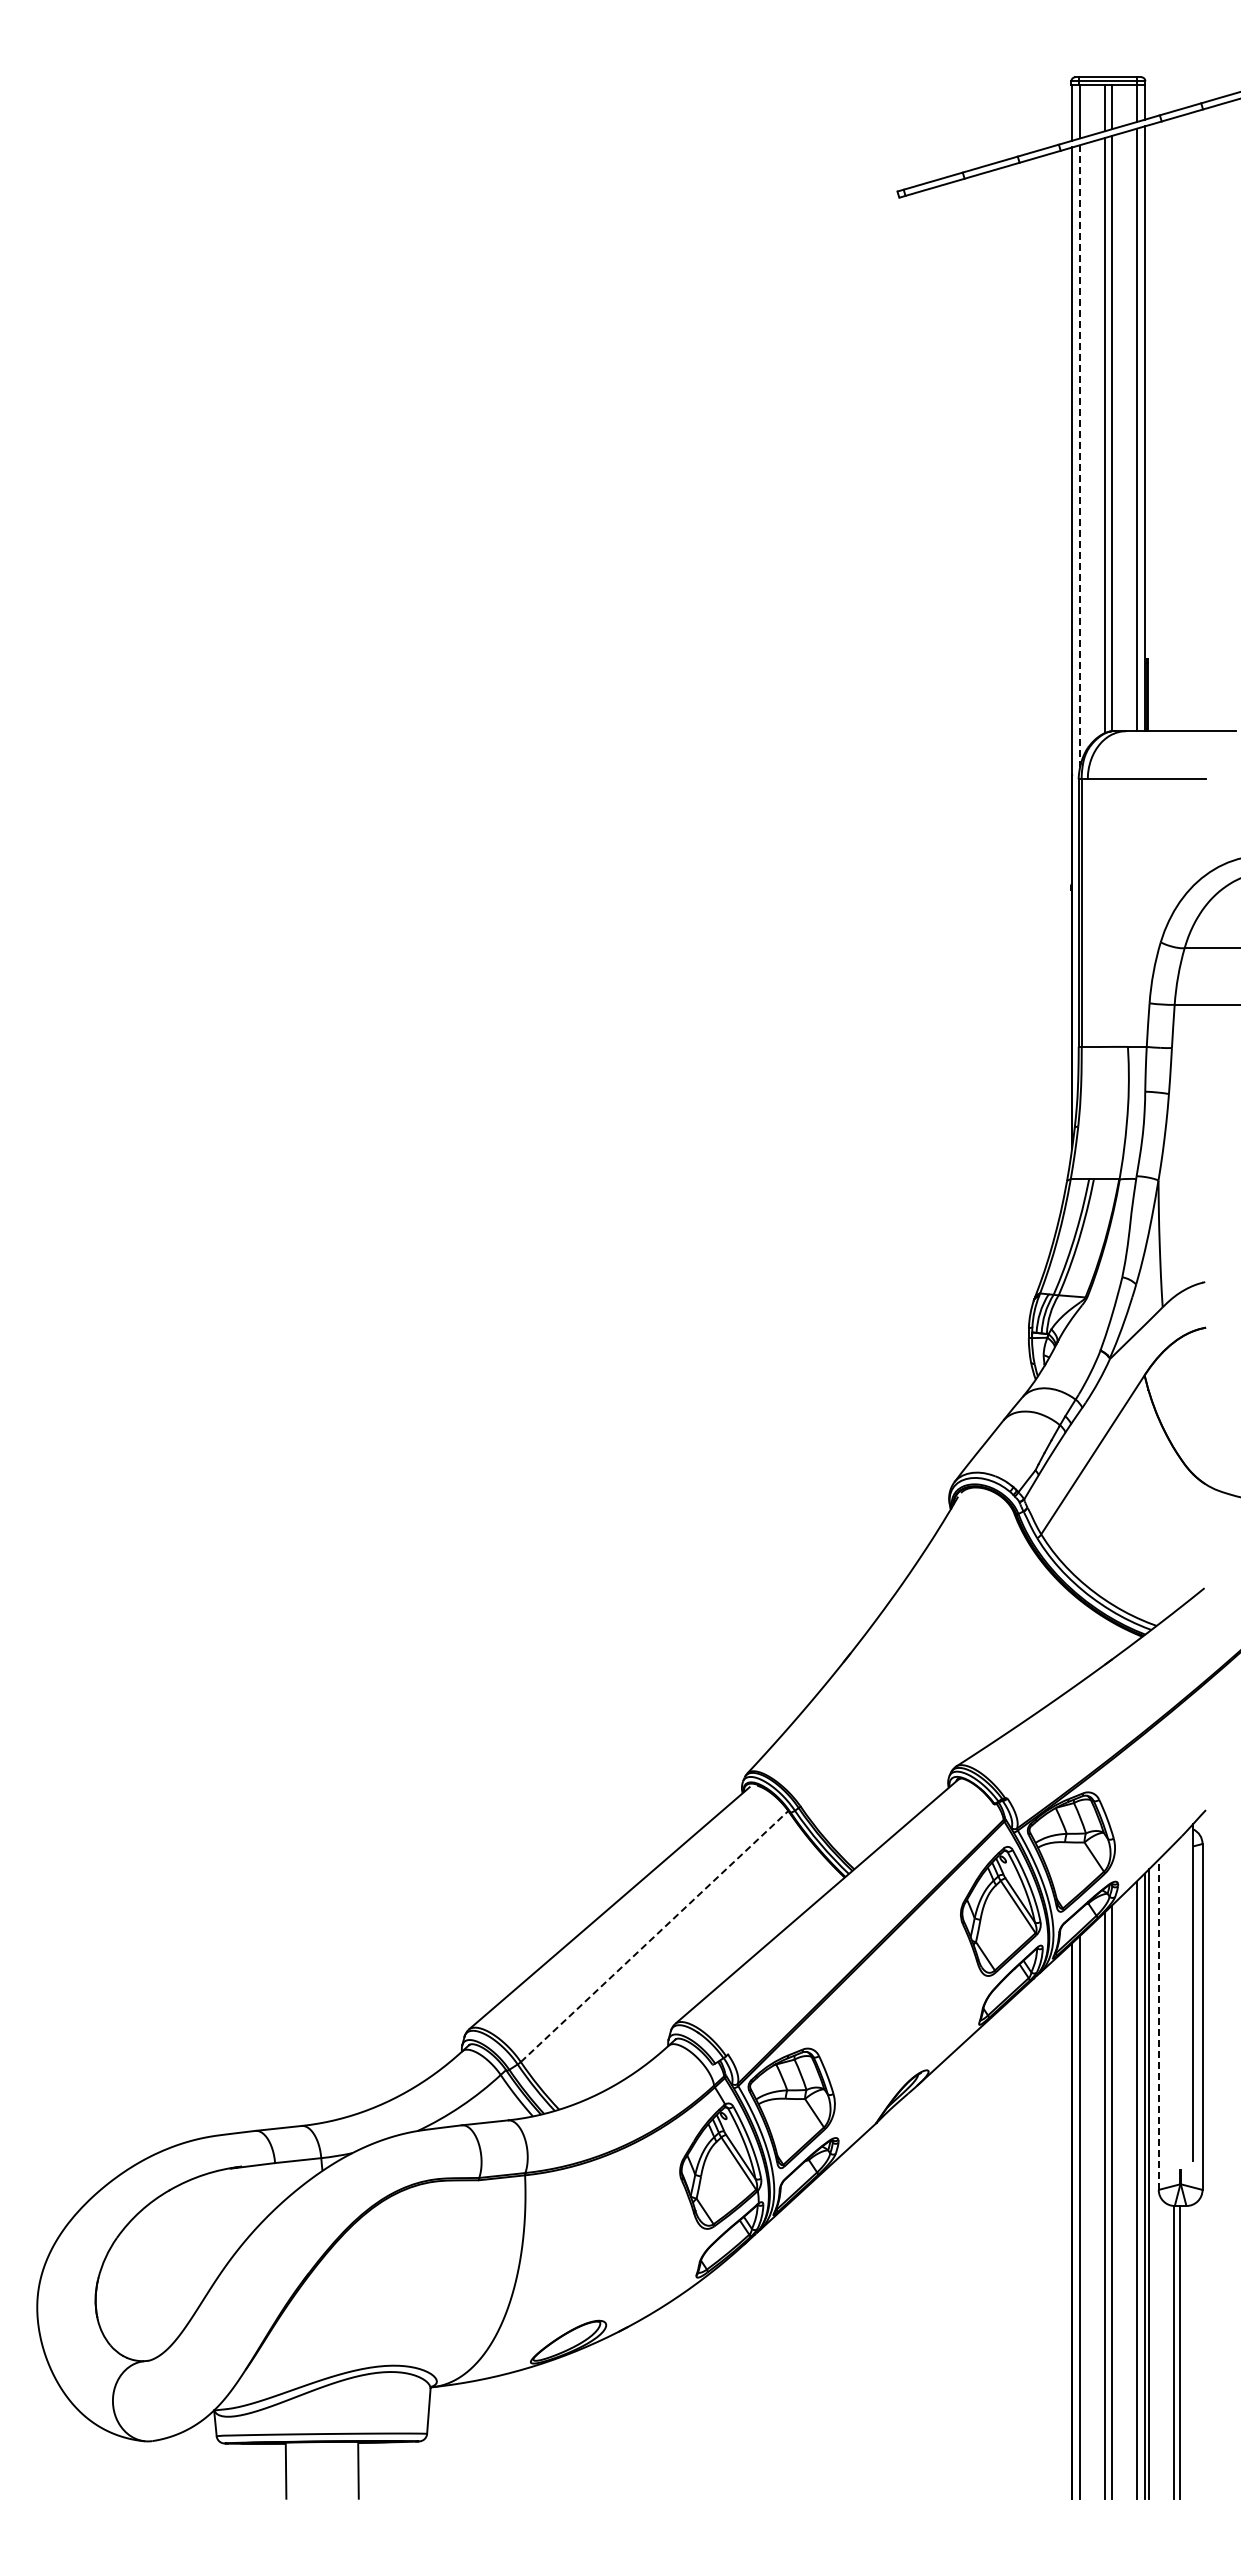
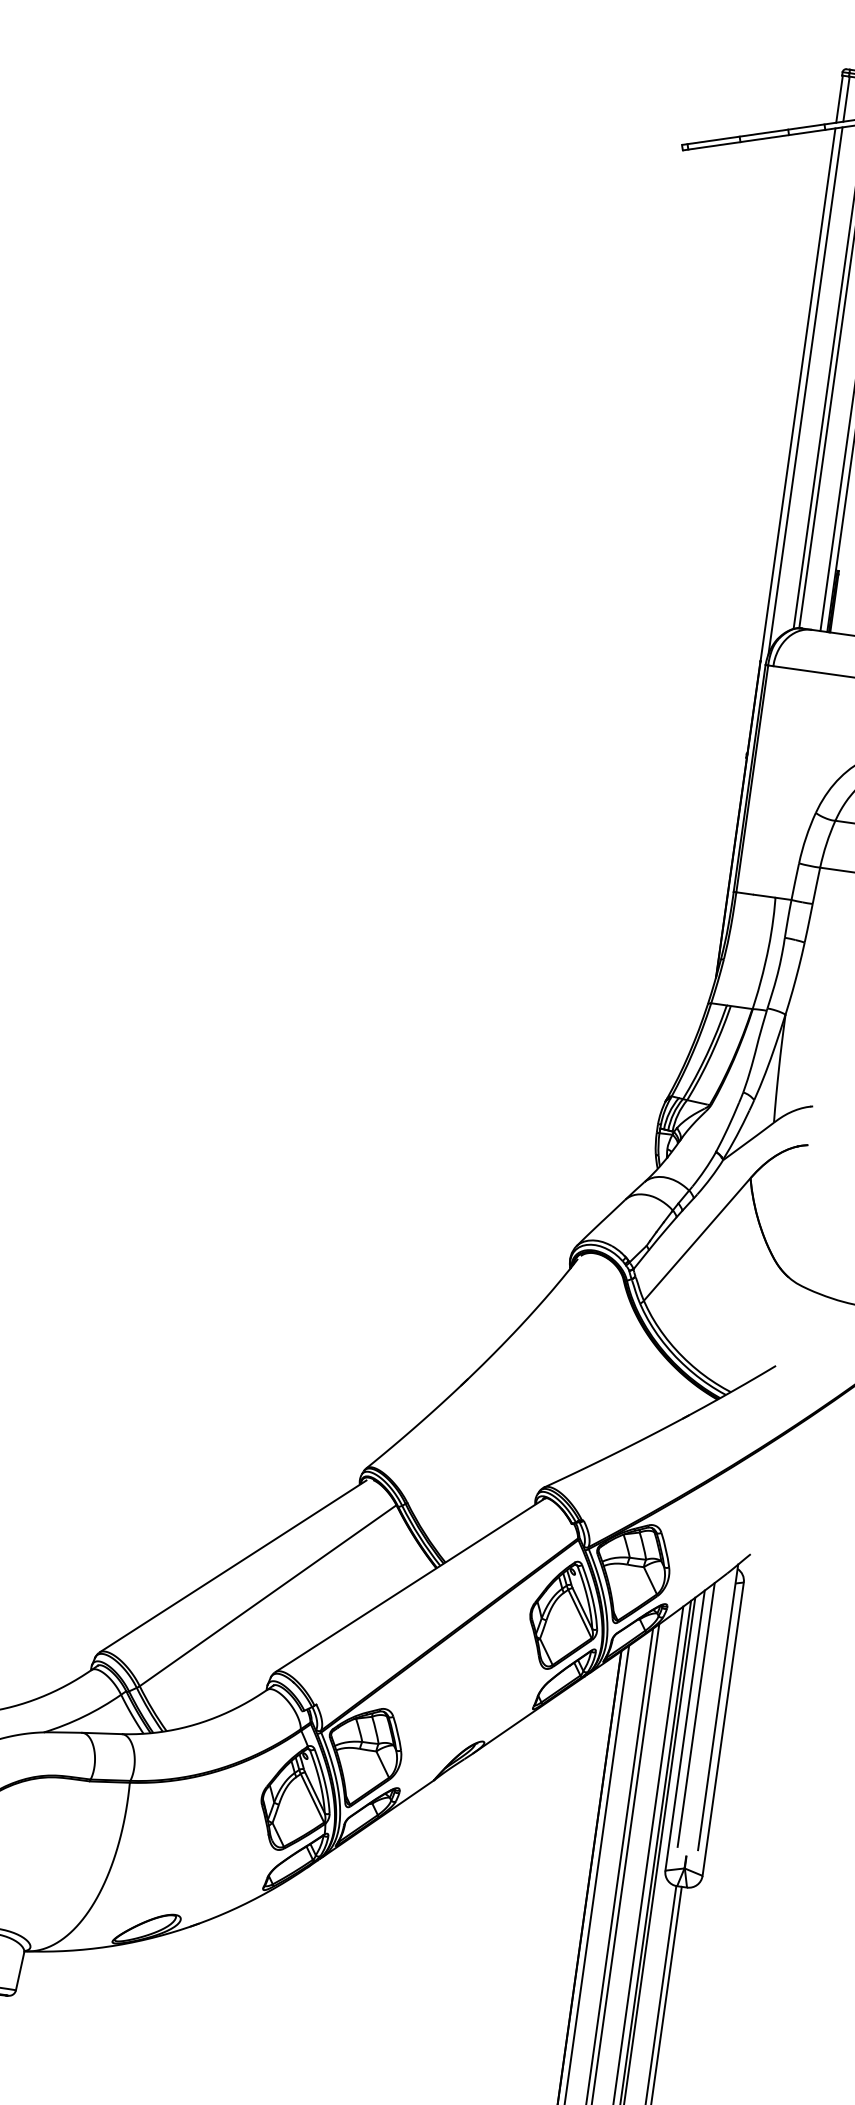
line: (1080, 456) -> (805, 391), dashed -> solid
line: (654, 1936) -> (268, 1595), dashed -> solid
line: (1169, 2004) -> (696, 1714), added
line: (1158, 2024) -> (684, 1730), dashed -> solid

